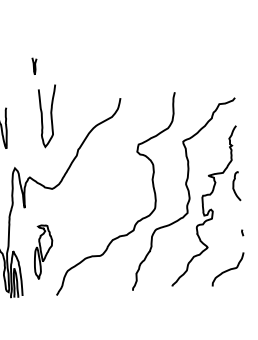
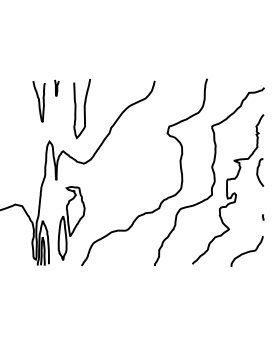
curve: (34, 65) -> (56, 87), moved
curve: (50, 116) -> (83, 109), moved
part: (43, 252) -> (71, 223), size x1.43

